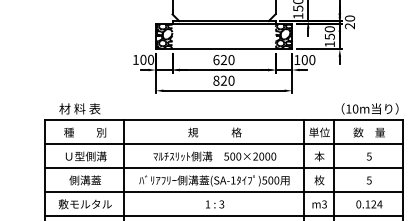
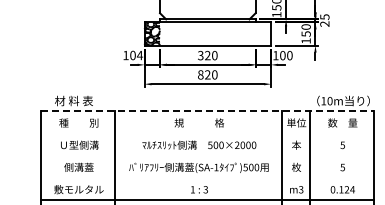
text: (349, 17) -> (324, 16), 20 -> 25
hatch: (283, 36) -> (263, 33), removed
text: (150, 59) -> (139, 55), 100 -> 104
text: (216, 59) -> (200, 55), 620 -> 320
line: (223, 120) -> (207, 111), solid -> dashed
line: (223, 143) -> (207, 133), removed
line: (223, 167) -> (207, 155), removed
line: (223, 191) -> (207, 177), removed

